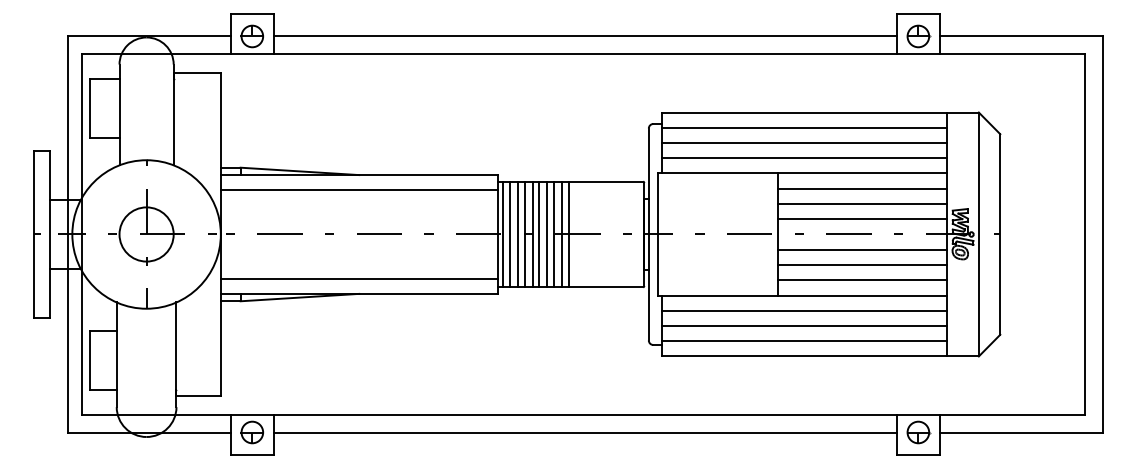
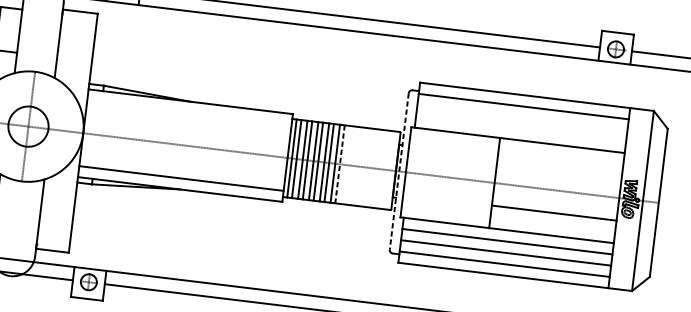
line: (804, 143) -> (522, 118), removed
line: (804, 158) -> (521, 129), removed
line: (861, 188) -> (560, 156), removed
line: (358, 189) -> (188, 112), removed
line: (861, 203) -> (559, 167), removed
line: (861, 219) -> (557, 179), removed
line: (568, 234) -> (339, 164), solid -> dashed
line: (648, 234) -> (399, 171), solid -> dashed
line: (861, 249) -> (554, 201), removed
line: (861, 280) -> (552, 224), removed

